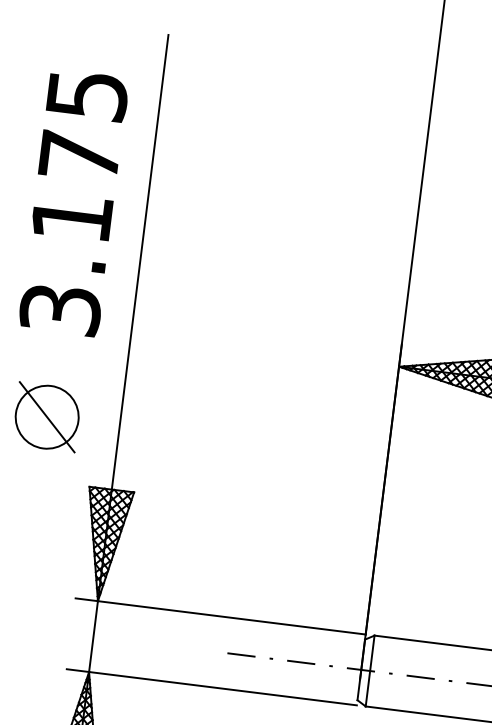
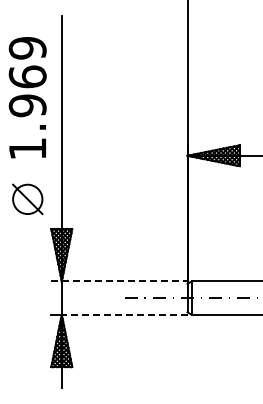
text: (73, 202) -> (27, 98), 3.175 -> 1.969
line: (220, 616) -> (119, 281), solid -> dashed
line: (222, 688) -> (124, 314), solid -> dashed

